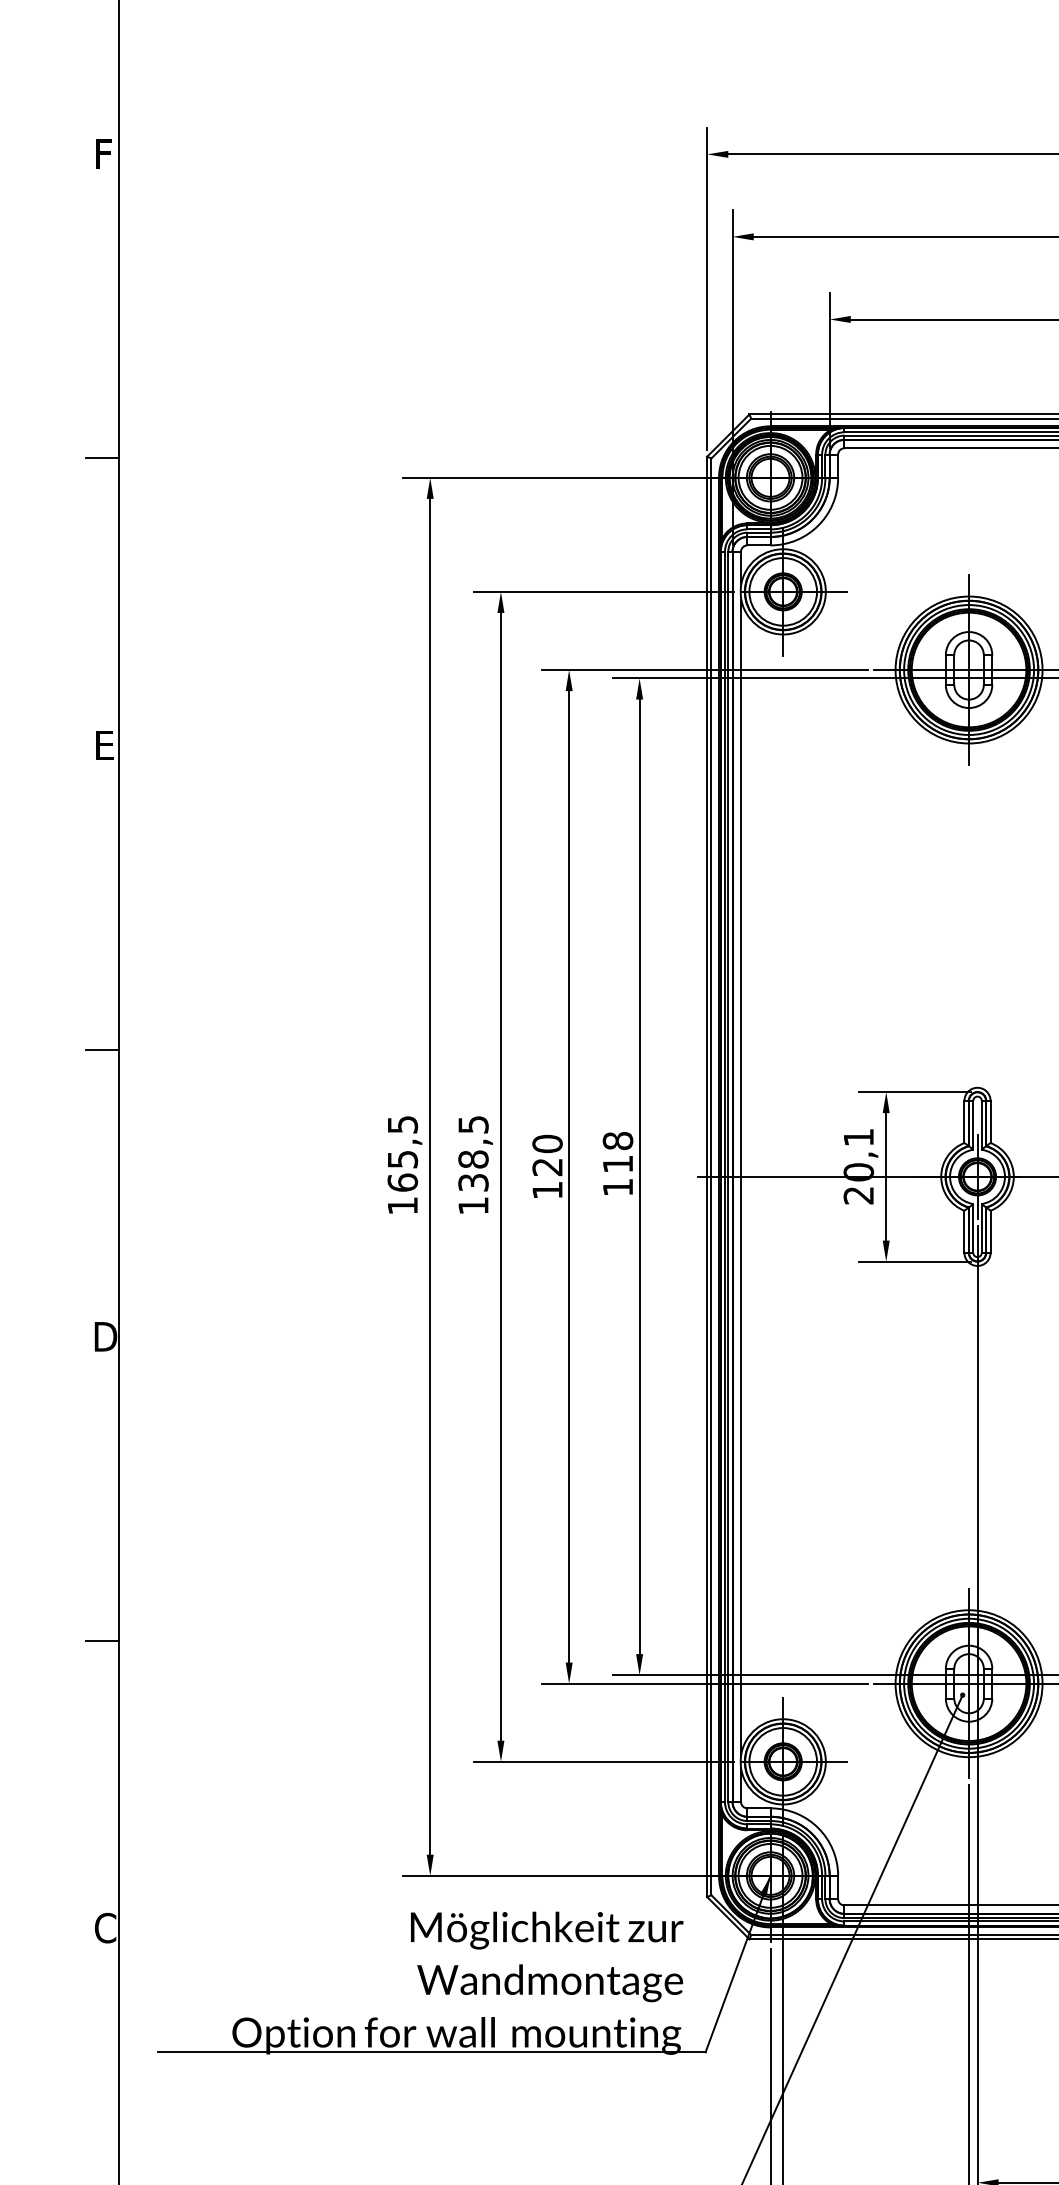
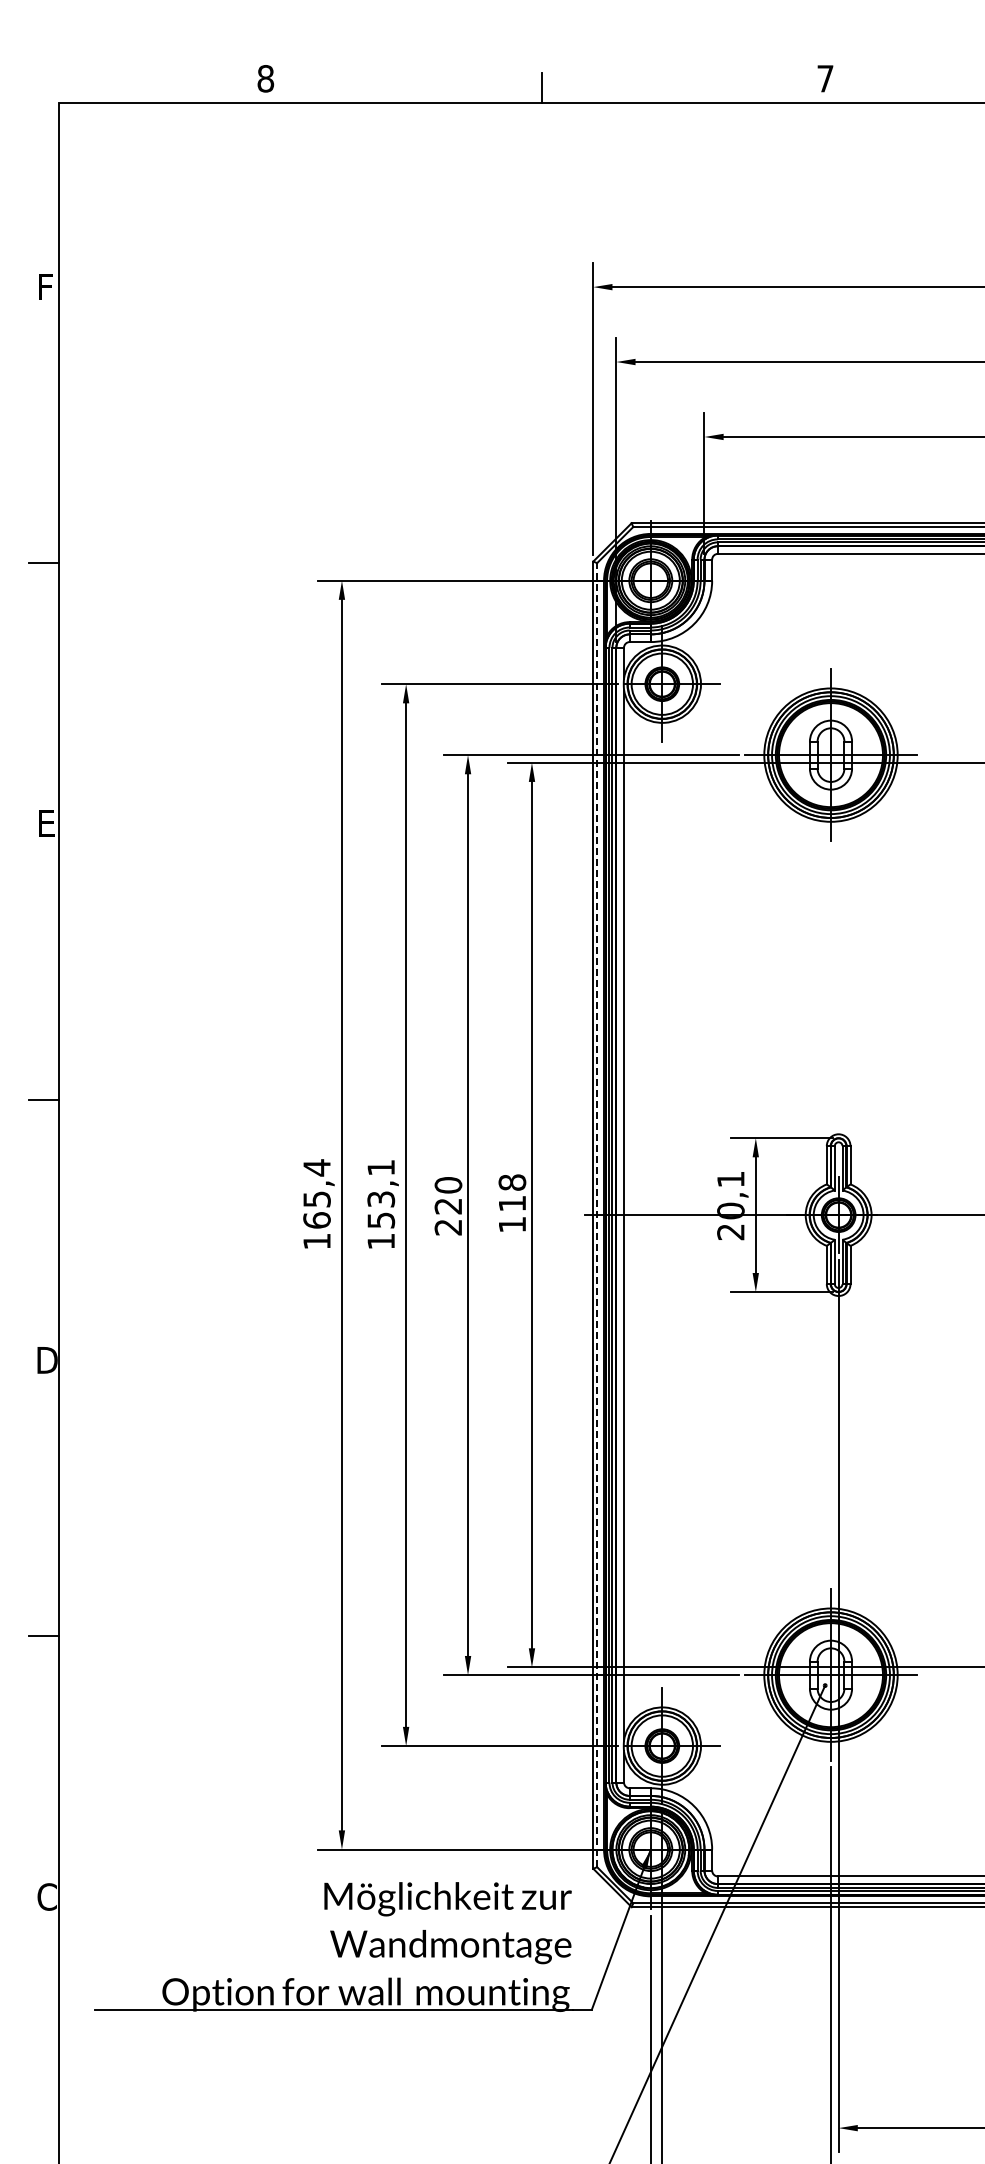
text: (402, 1124) -> (316, 1167), 165,5 -> 165,4
text: (473, 1153) -> (381, 1193), 138,5 -> 153,1
line: (711, 1176) -> (597, 1214), solid -> dashed
text: (546, 1190) -> (447, 1227), 120 -> 220

